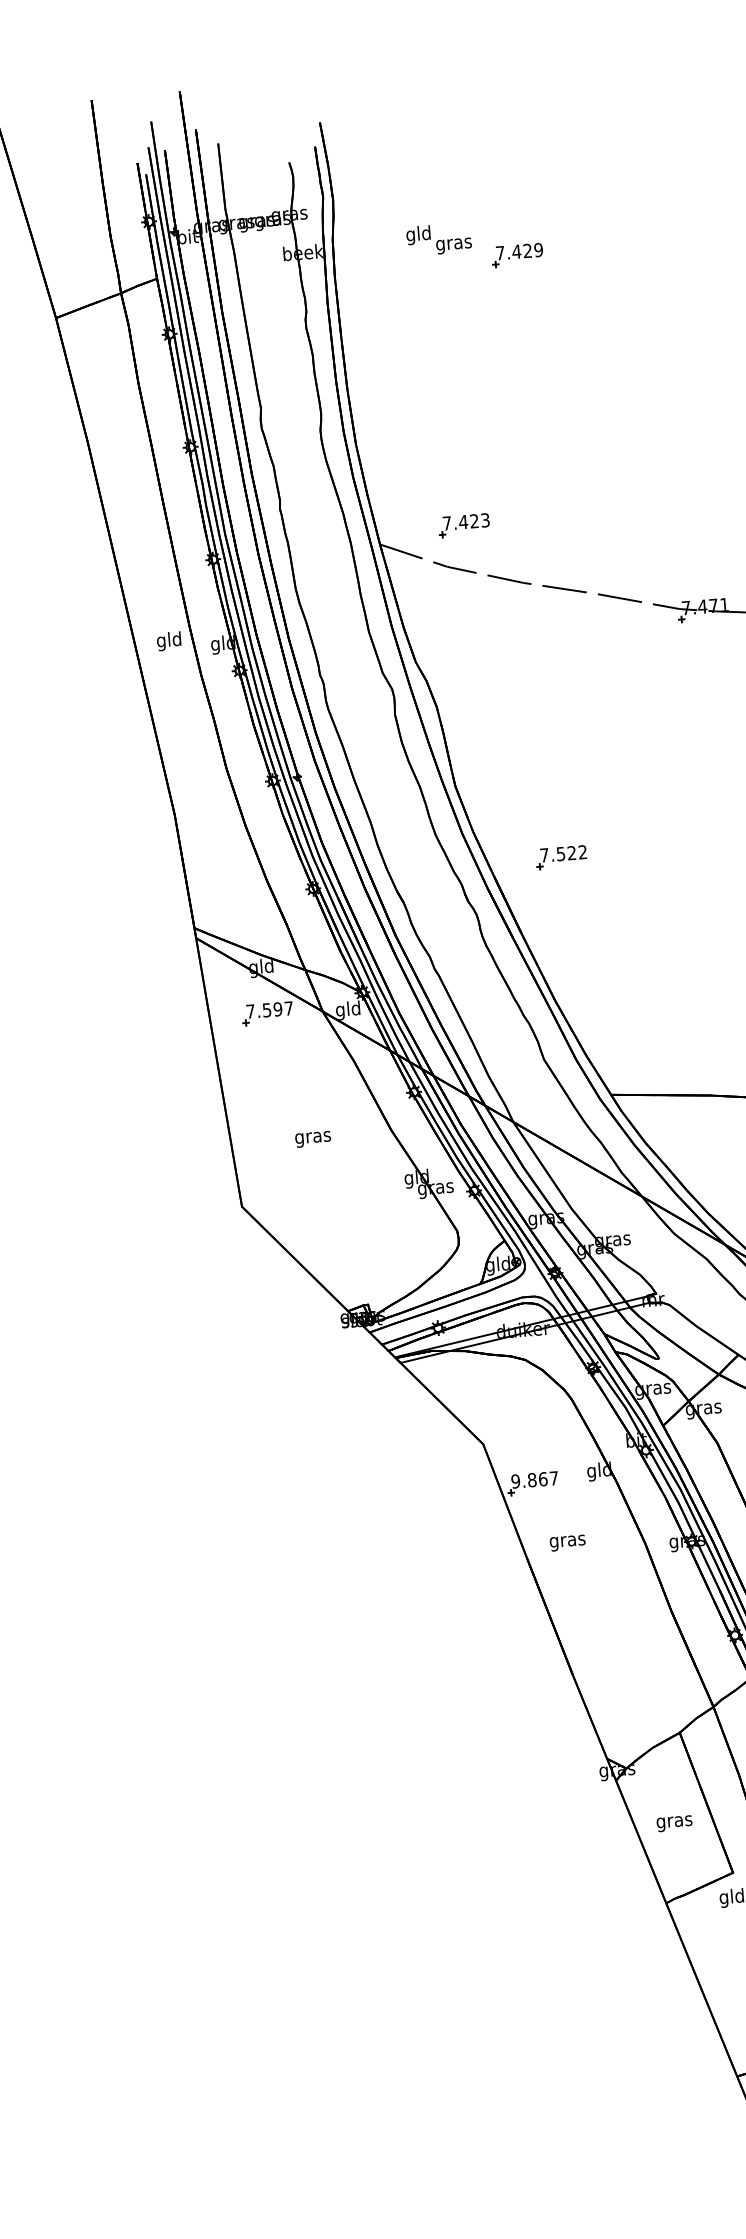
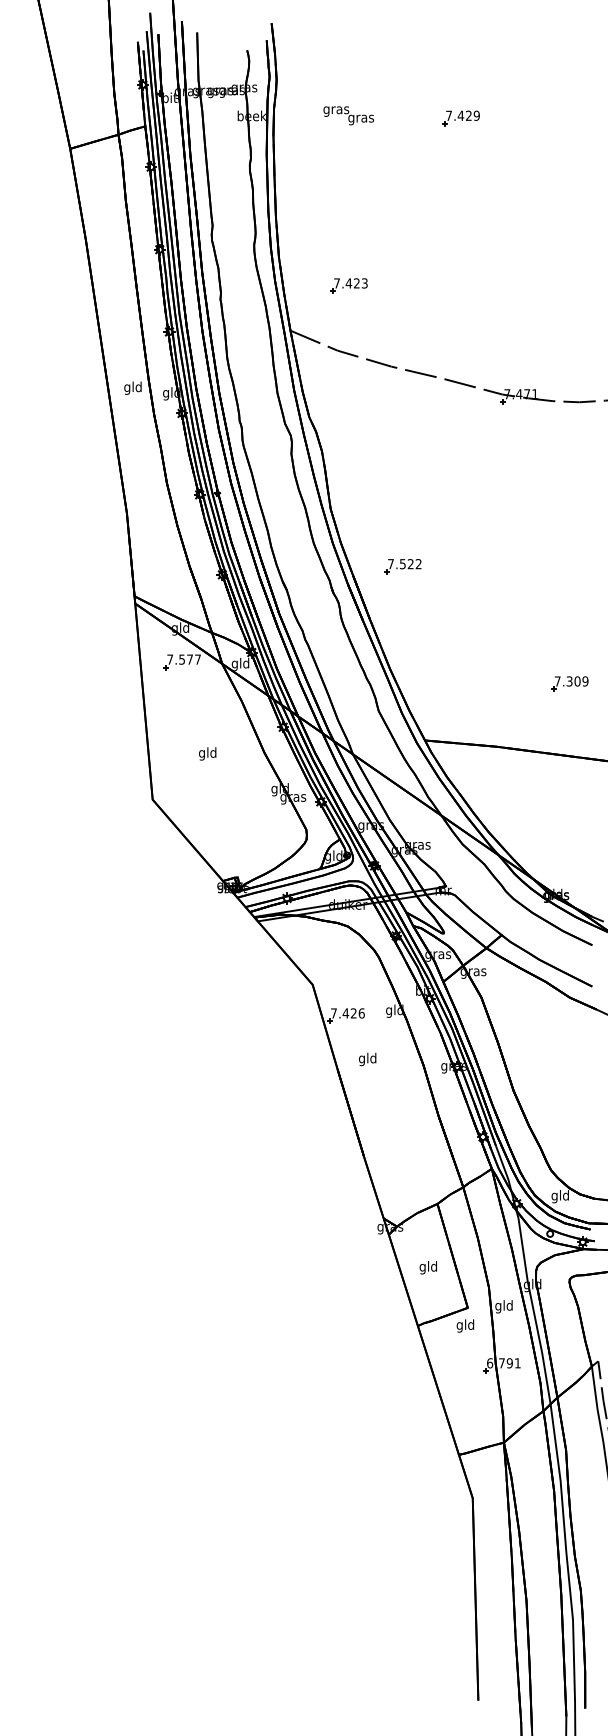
text: (418, 234) -> (336, 109), gld -> gras
part: (516, 255) -> (460, 118), moved
part: (463, 525) -> (348, 285), moved
text: (278, 1009) -> (190, 659), 7.597 -> 7.577
text: (312, 1136) -> (207, 753), gras -> gld
text: (534, 1480) -> (347, 1013), 9.867 -> 7.426
text: (567, 1541) -> (367, 1059), gras -> gld
text: (674, 1821) -> (428, 1267), gras -> gld

